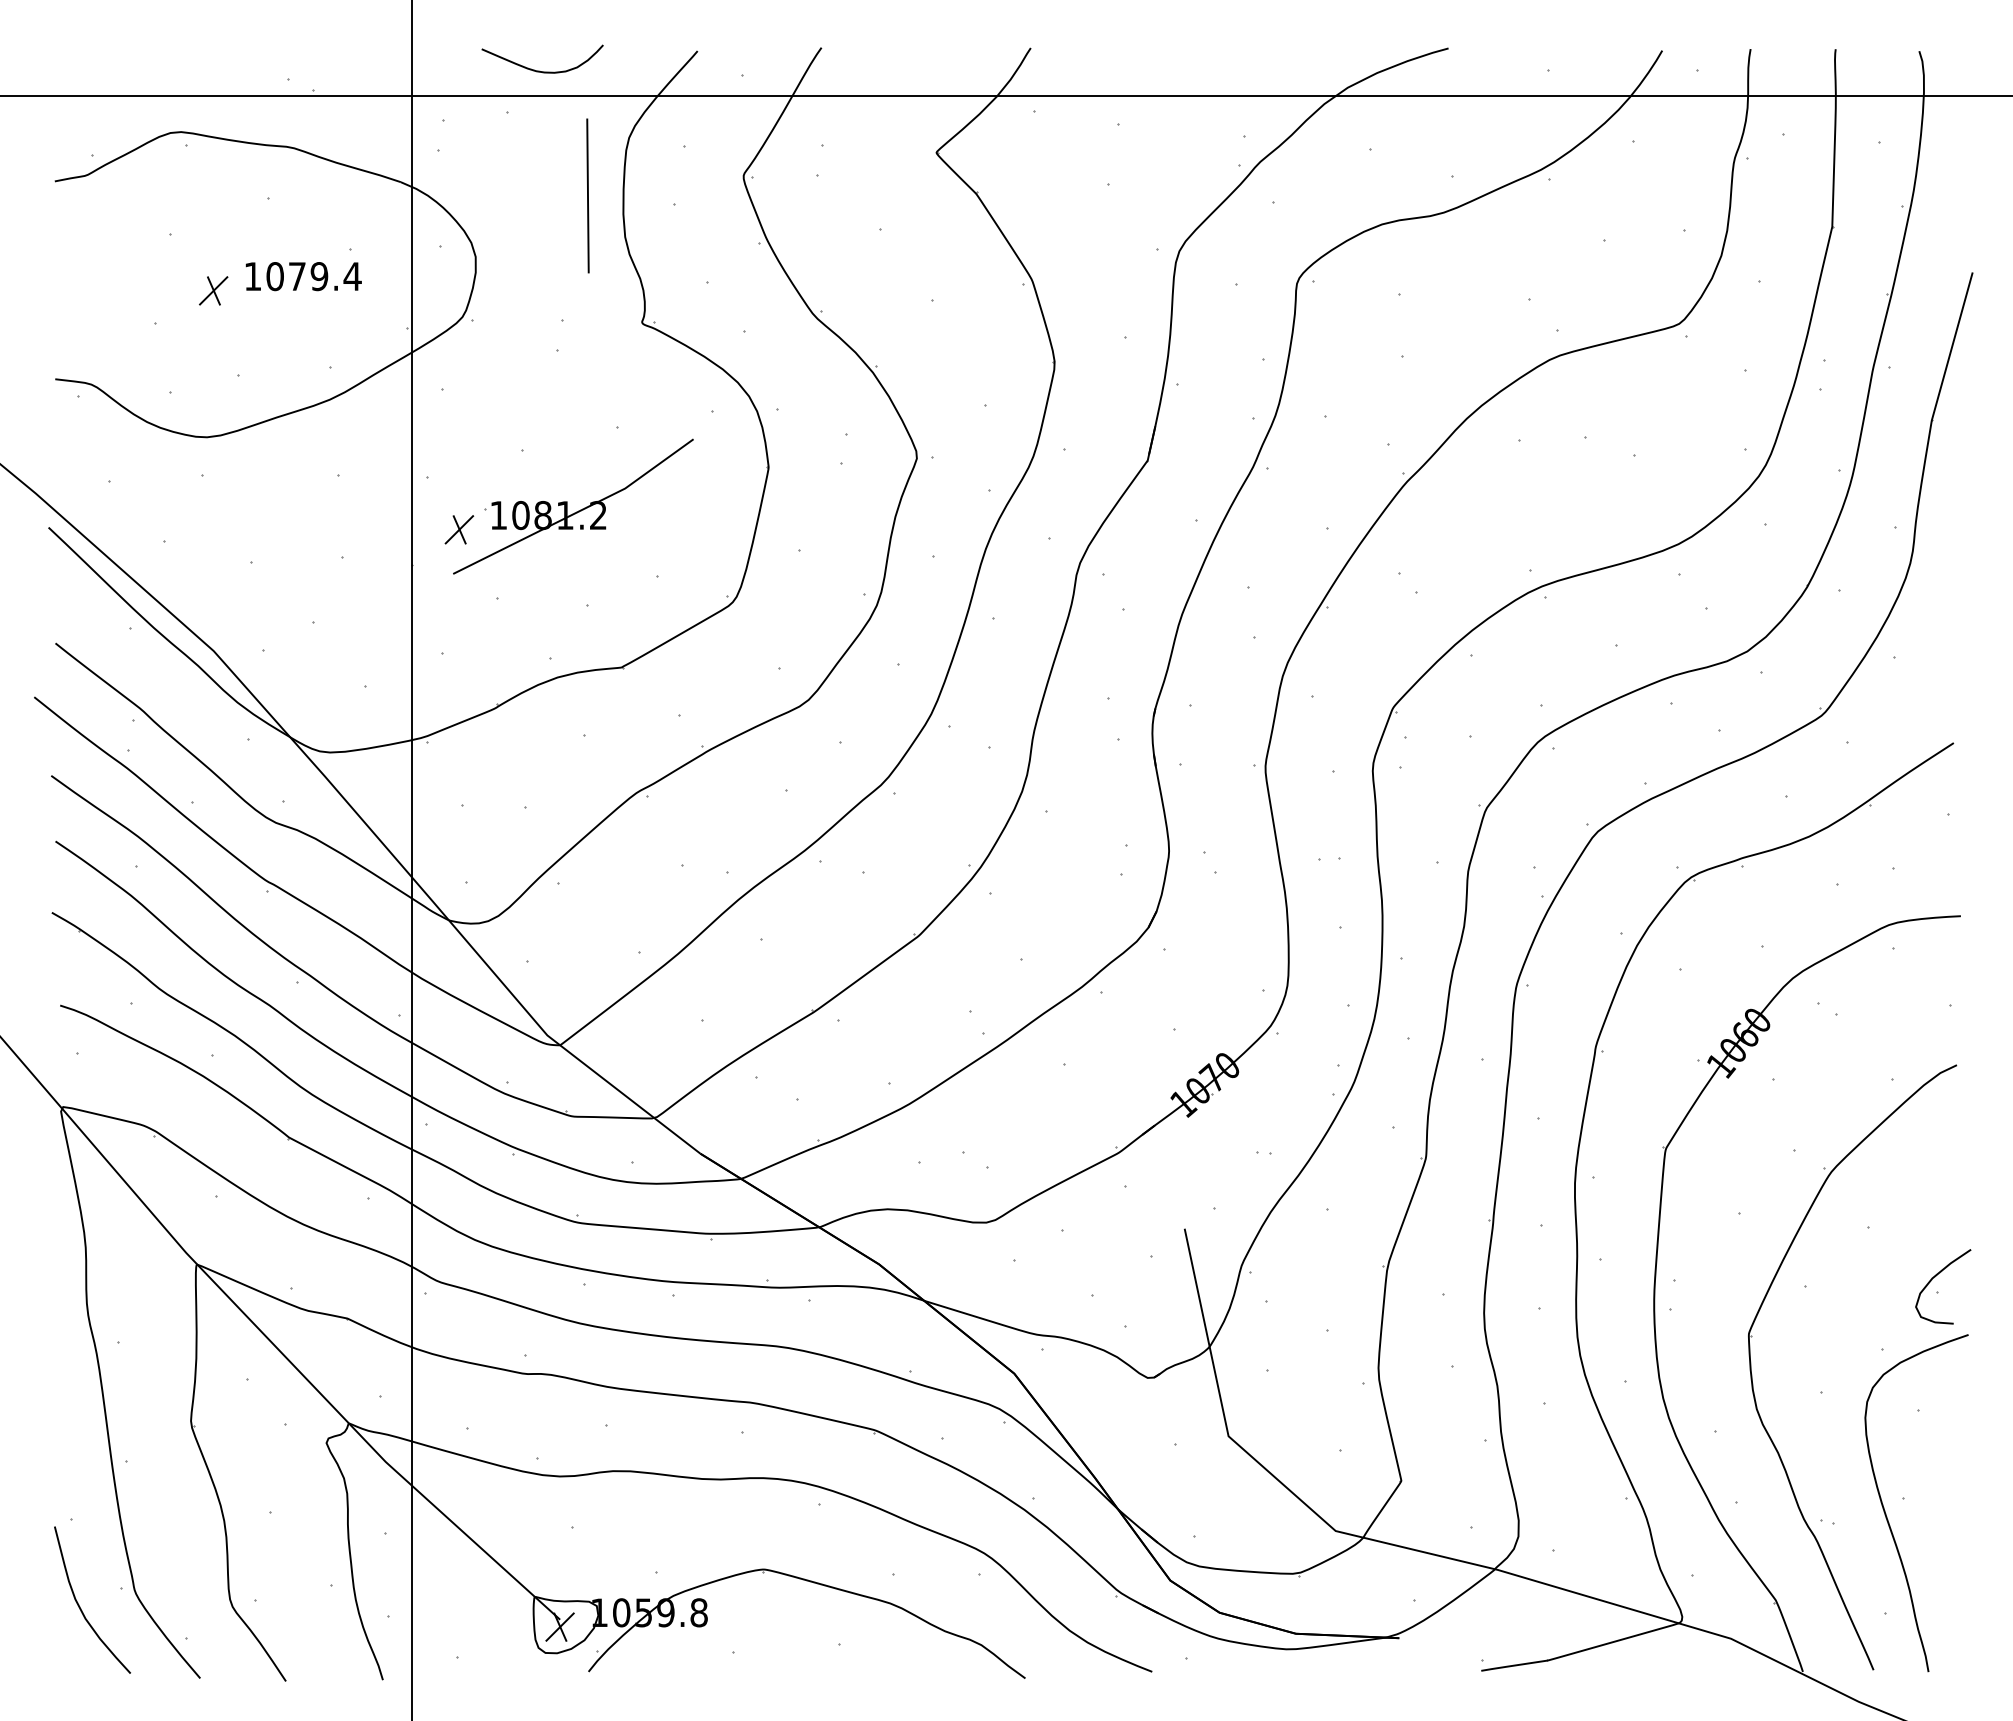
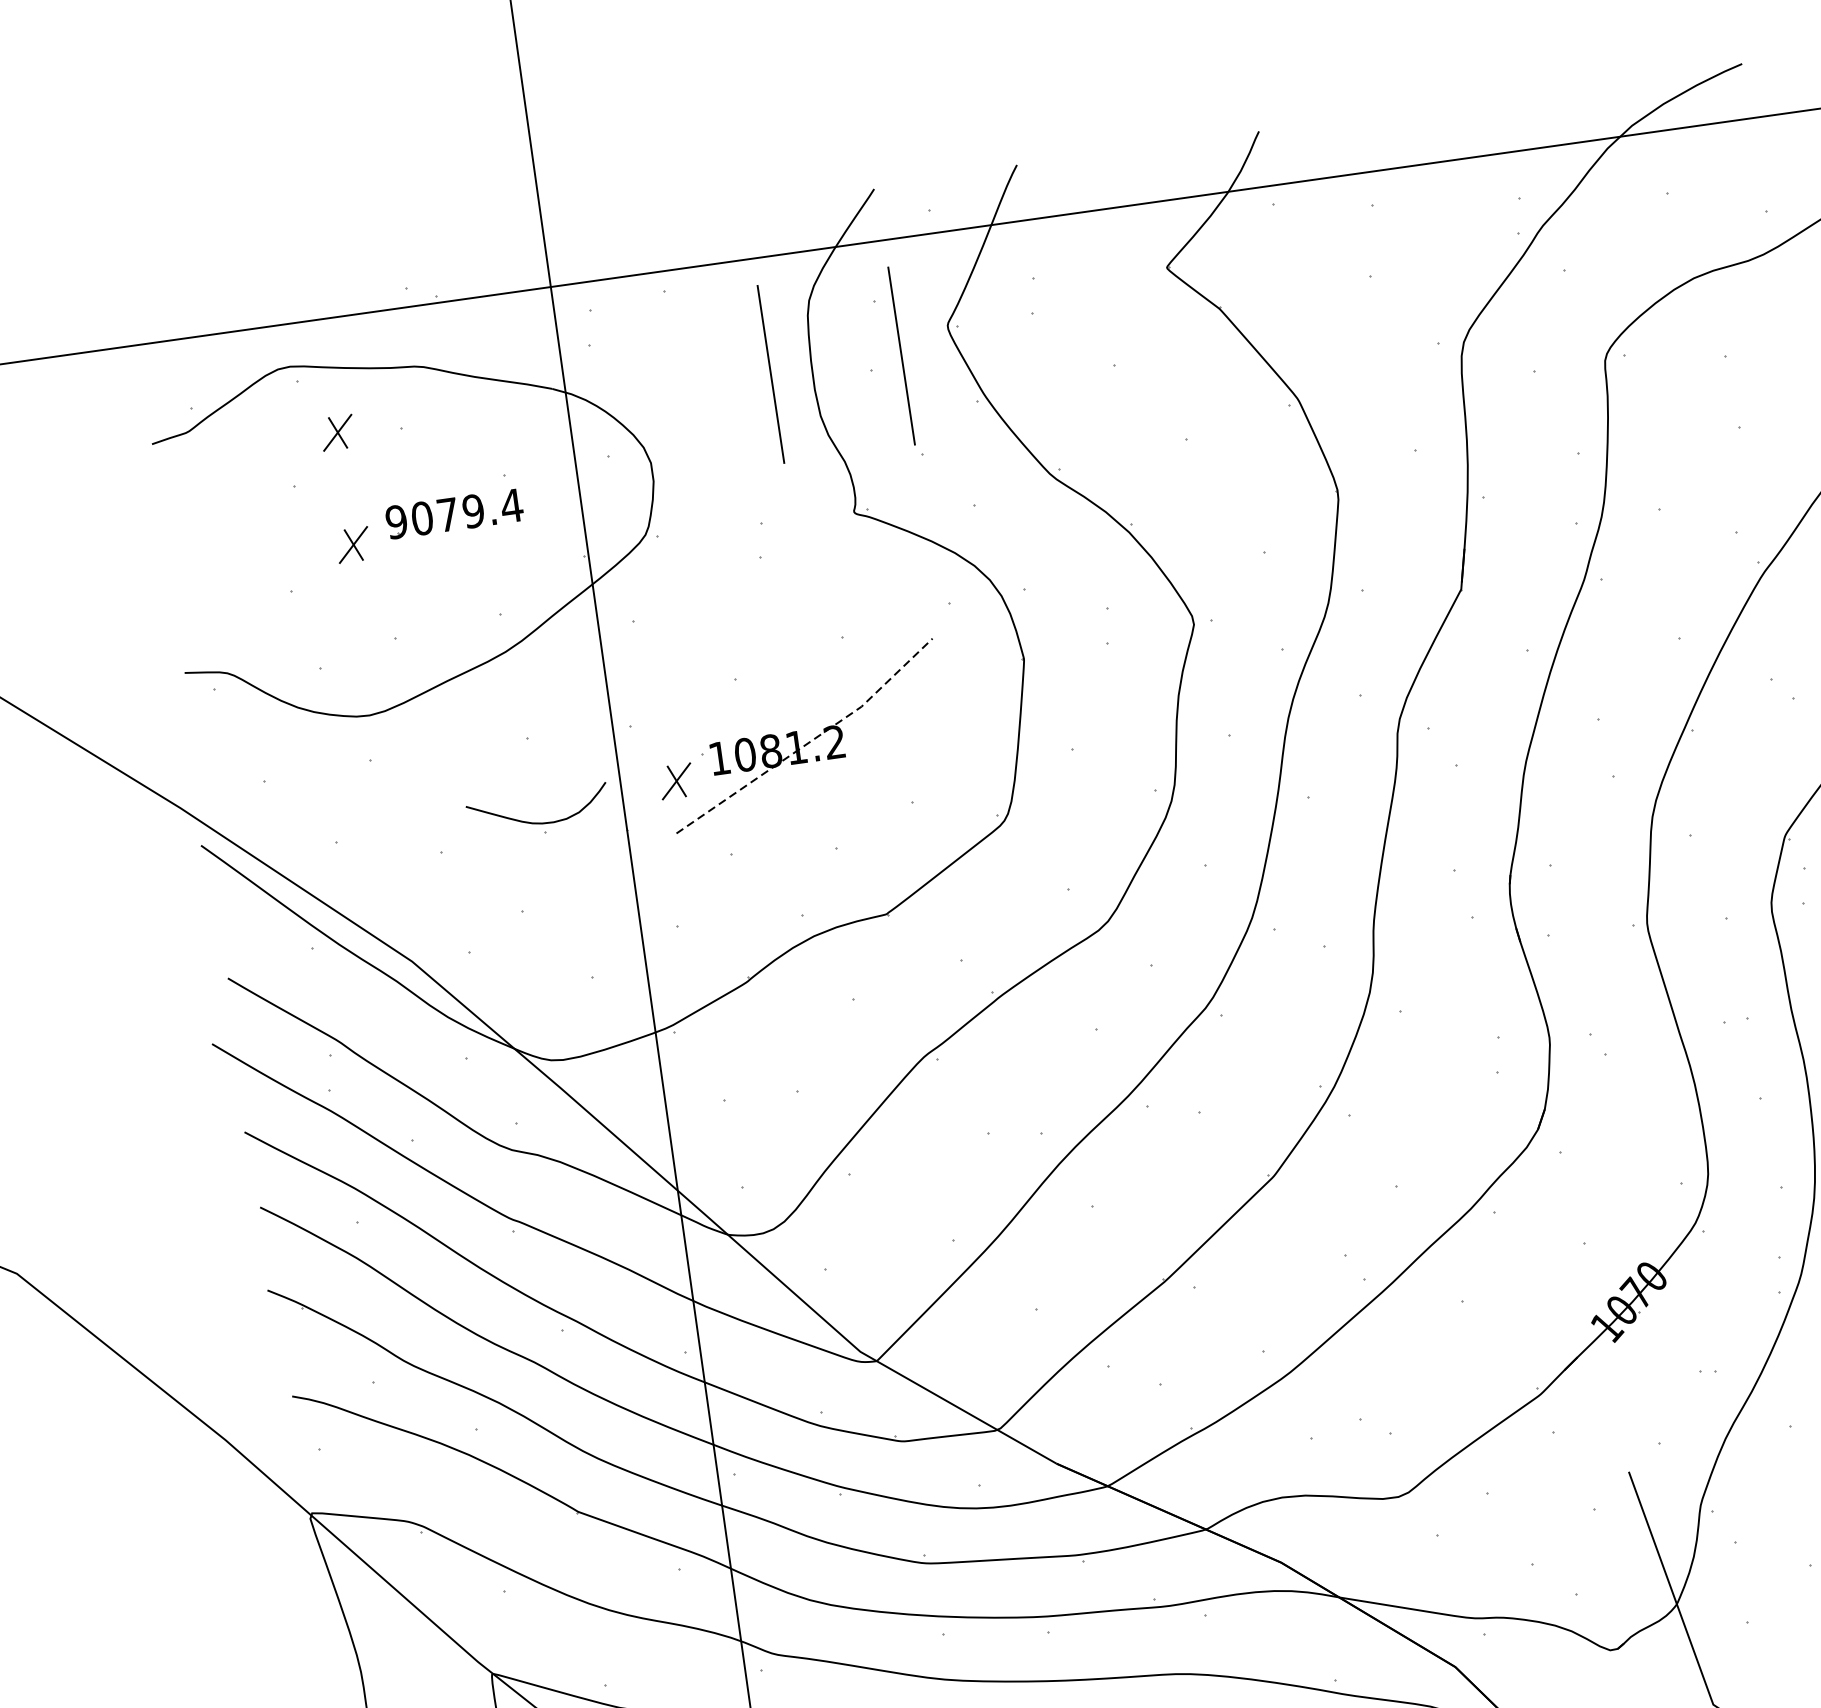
curve: (539, 70) -> (536, 822), moved
part: (213, 193) -> (337, 432), added
line: (700, 195) -> (900, 355), added
text: (252, 276) -> (396, 522), 1079.4 -> 9079.4
line: (577, 512) -> (810, 742), solid -> dashed

